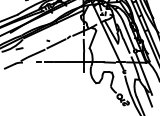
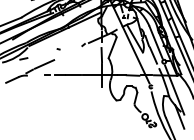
line: (56, 43) -> (68, 52), removed

